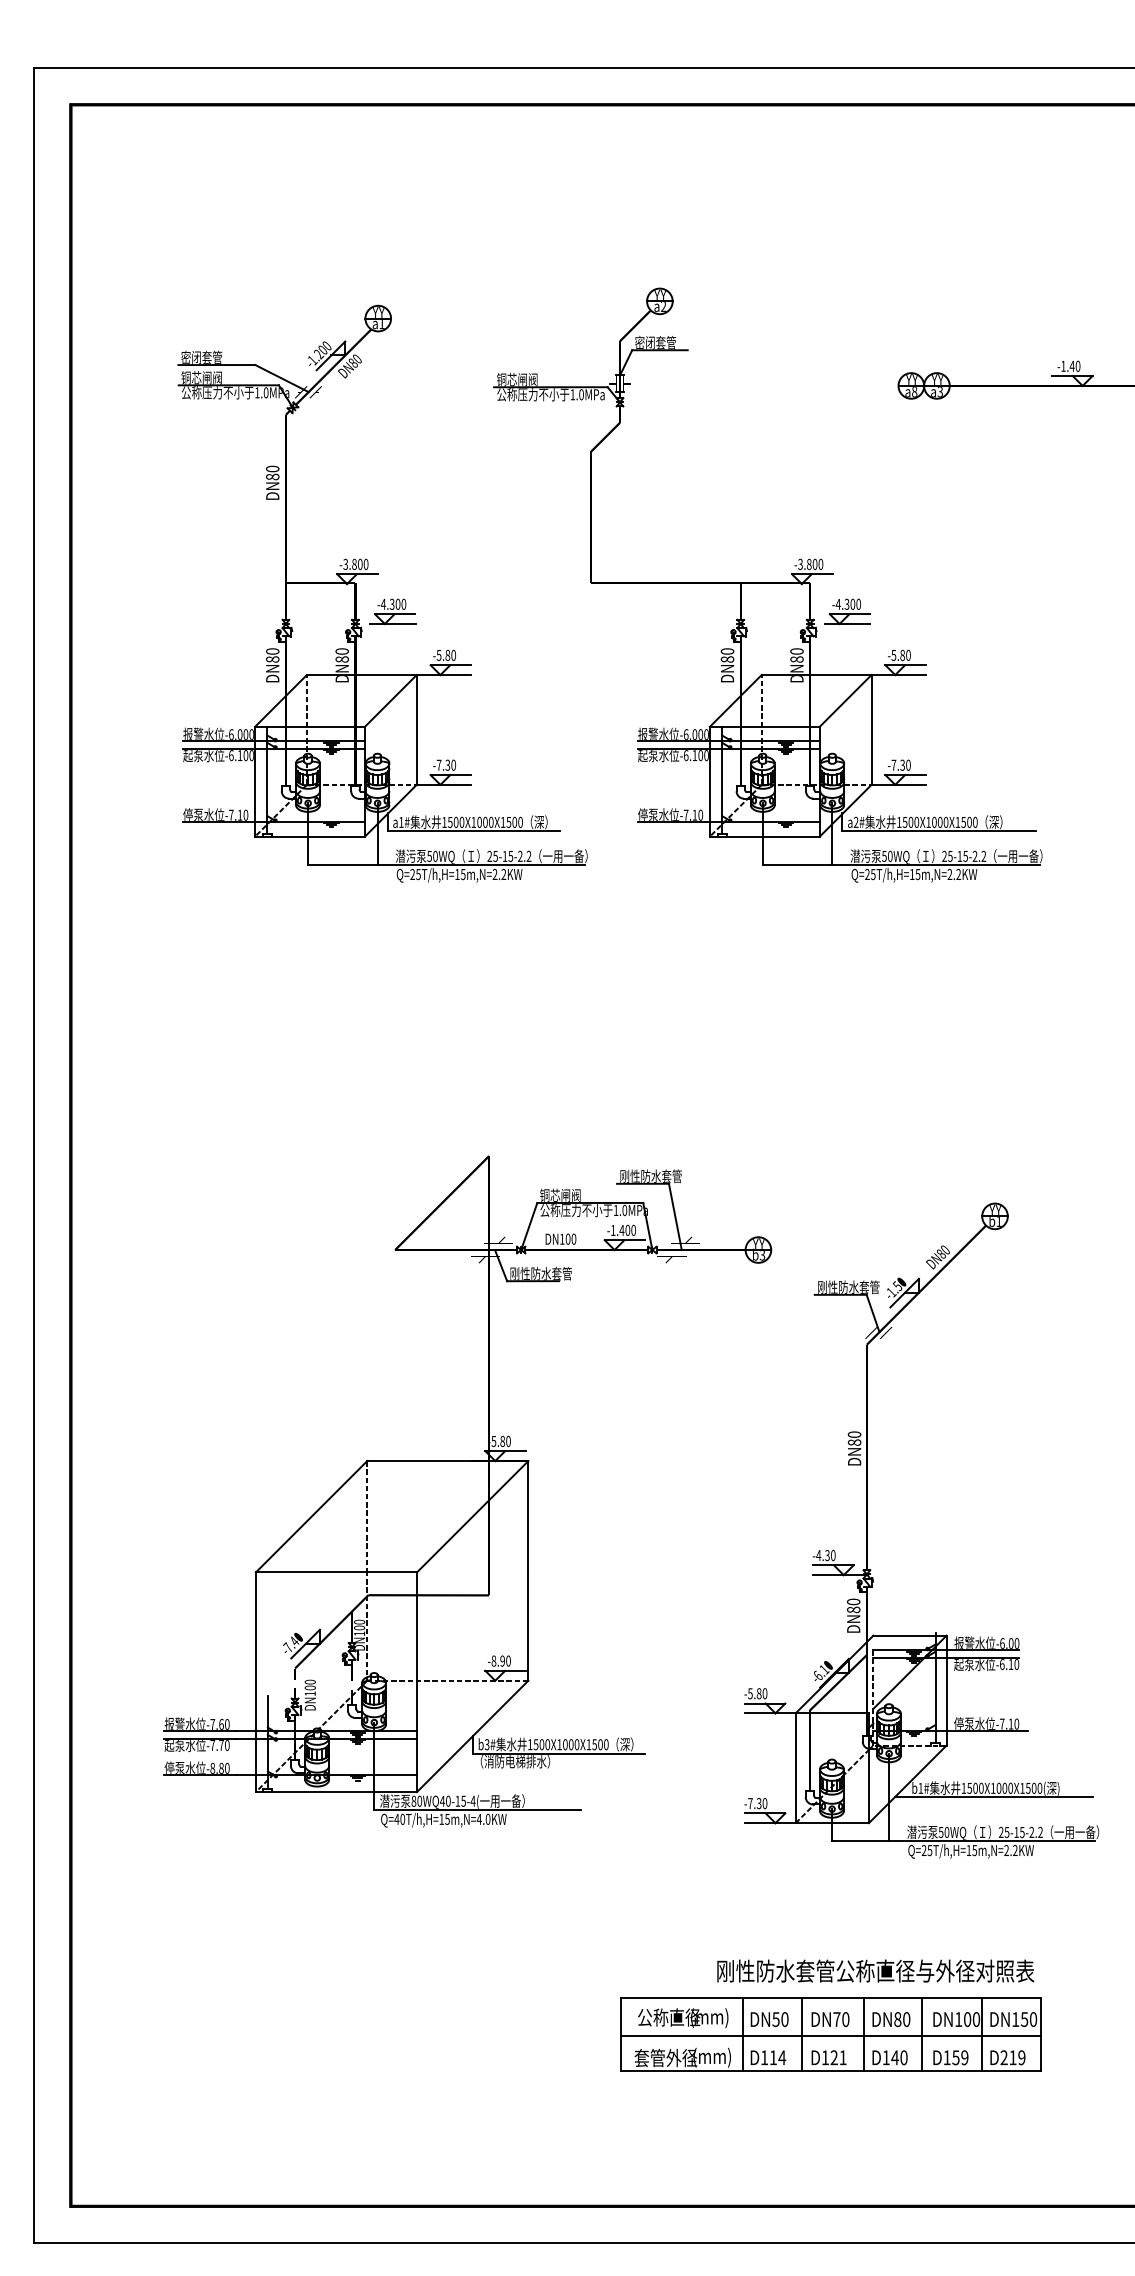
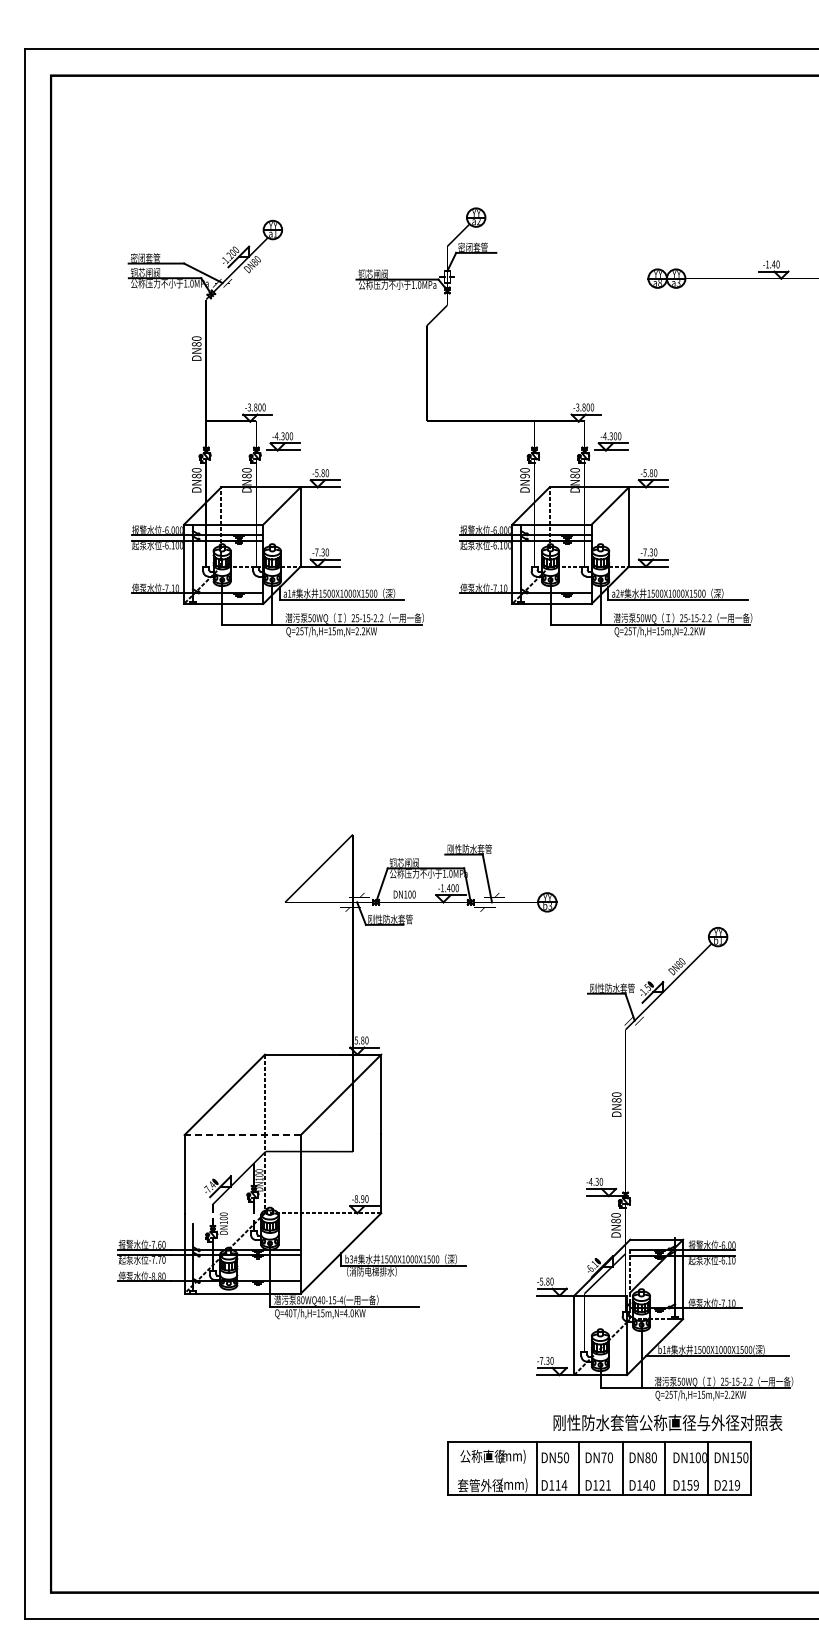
text: (726, 658) -> (524, 475), DN80 -> DN90
part: (866, 1530) -> (625, 1163), moved
line: (336, 1573) -> (242, 1135), solid -> dashed
text: (875, 1970) -> (667, 1422), moved
line: (830, 2035) -> (599, 1469), removed

